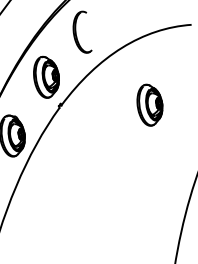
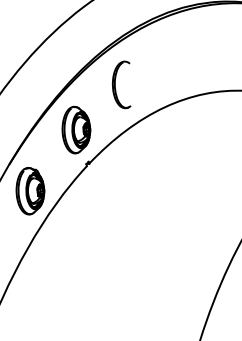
part: (150, 104) -> (188, 174), removed

